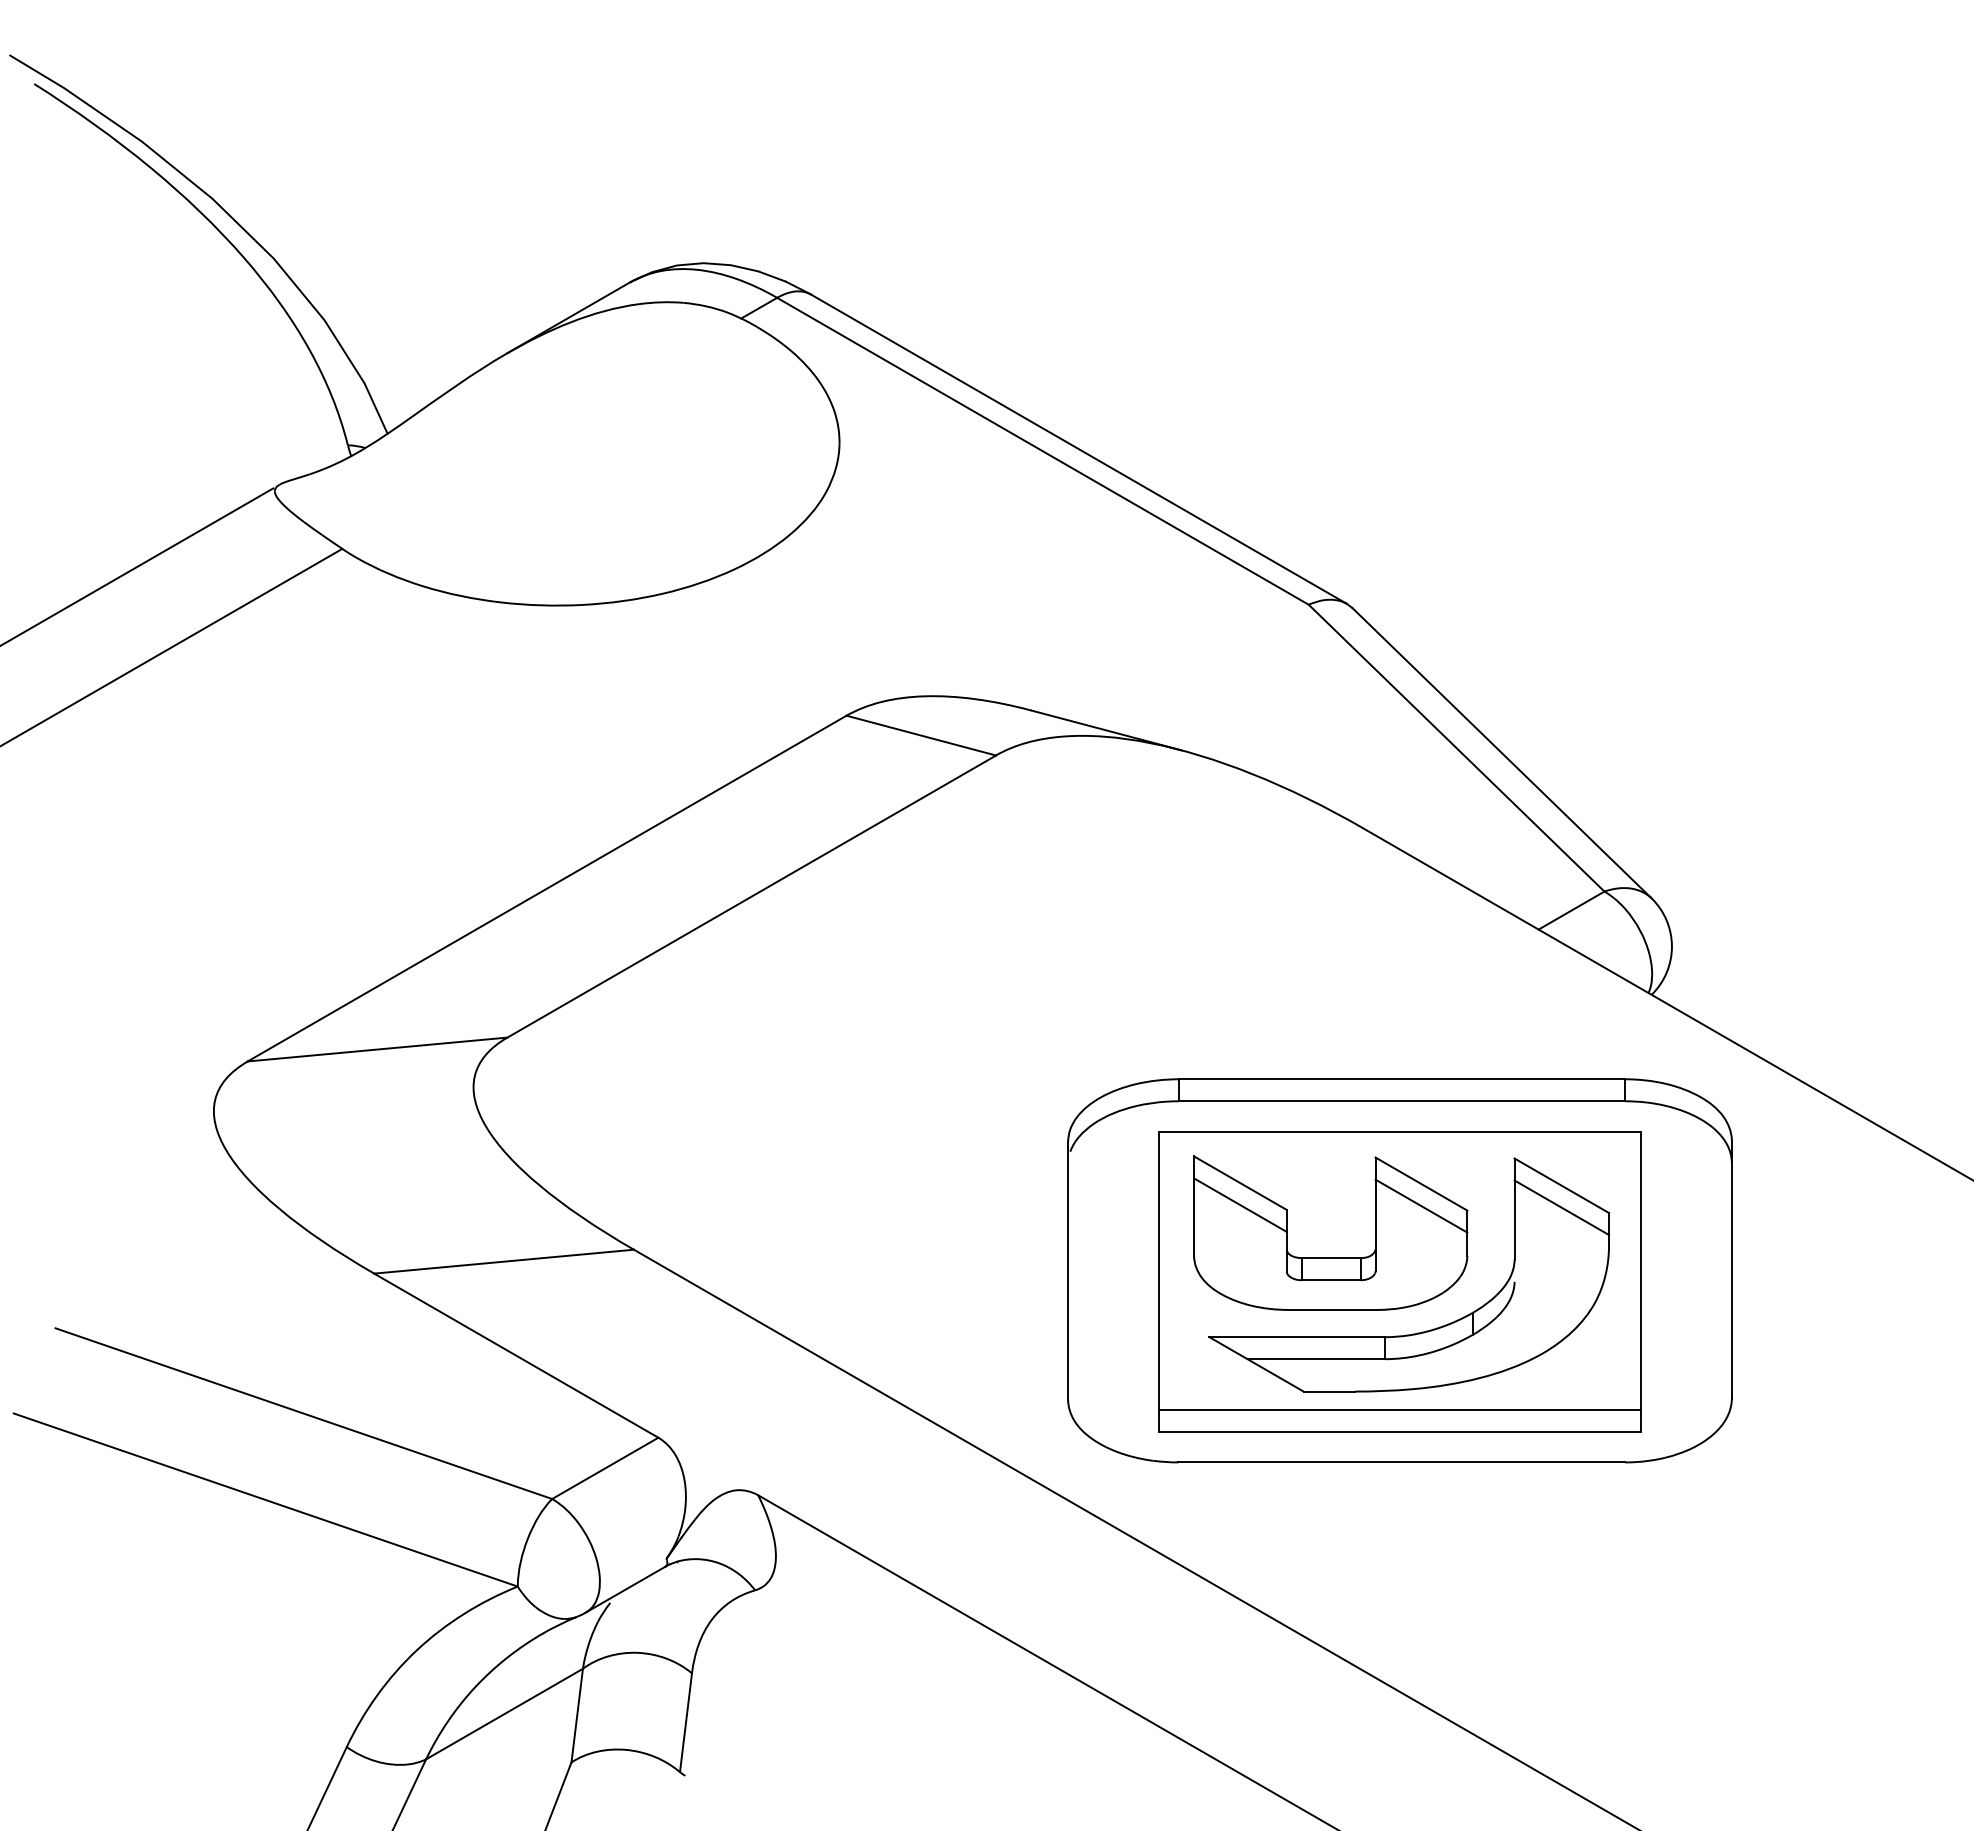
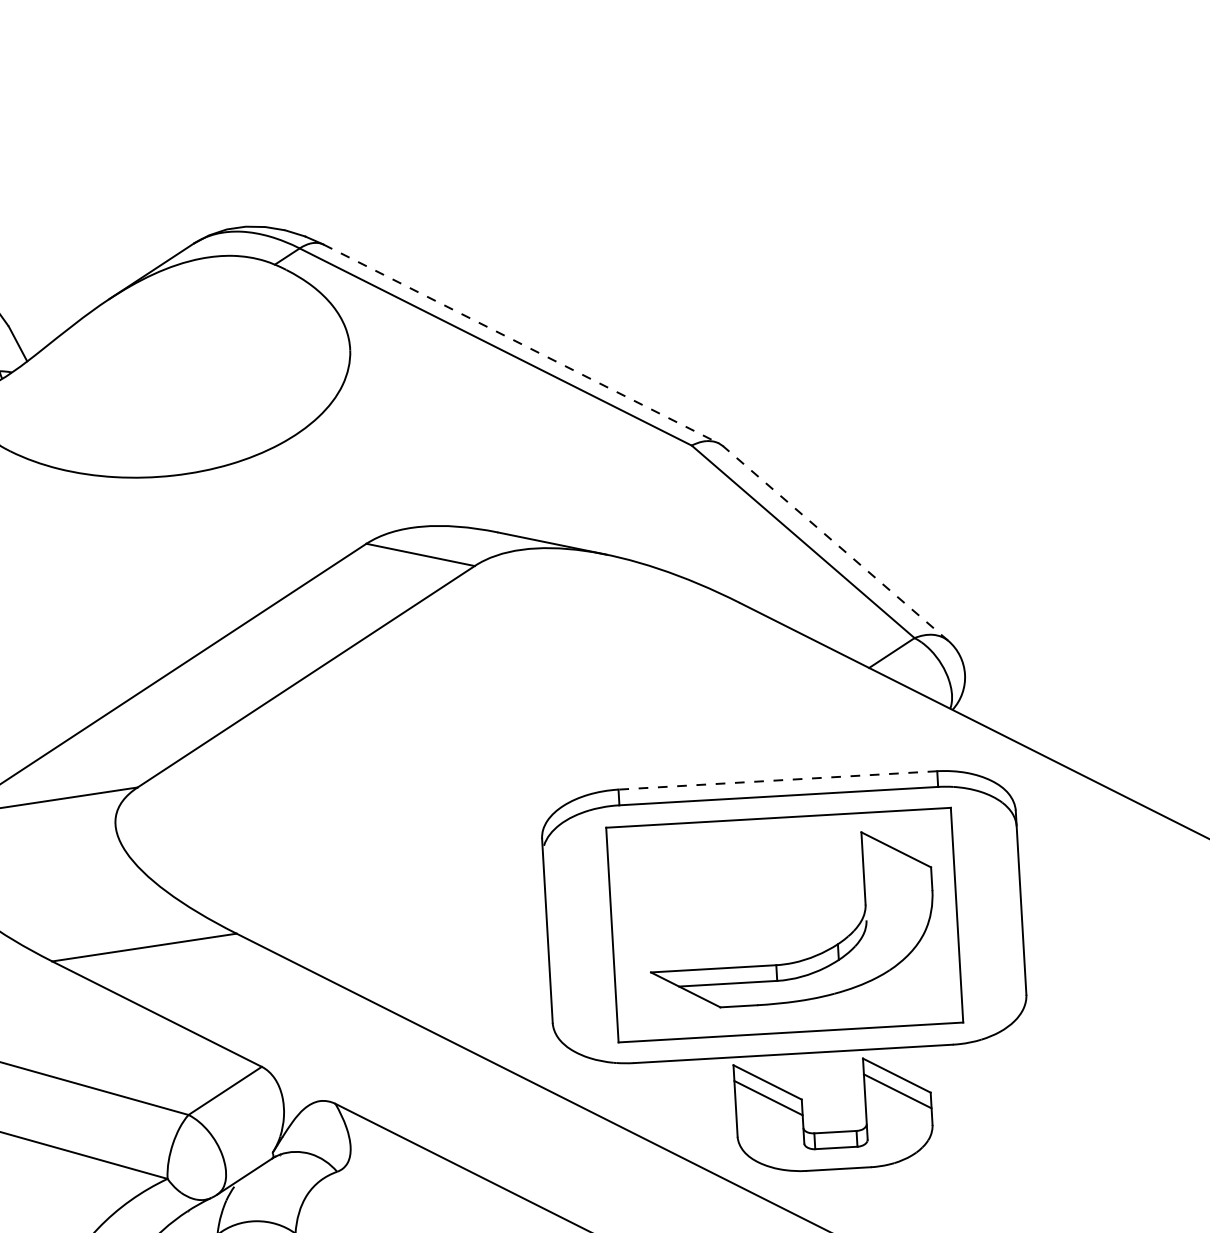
line: (1079, 449) -> (521, 344), solid -> dashed
line: (1501, 752) -> (835, 543), solid -> dashed
line: (1401, 1079) -> (777, 780), solid -> dashed
line: (1561, 1207) -> (896, 865), removed
part: (1330, 1257) -> (834, 1131), moved
line: (1399, 1410) -> (789, 1016), removed

